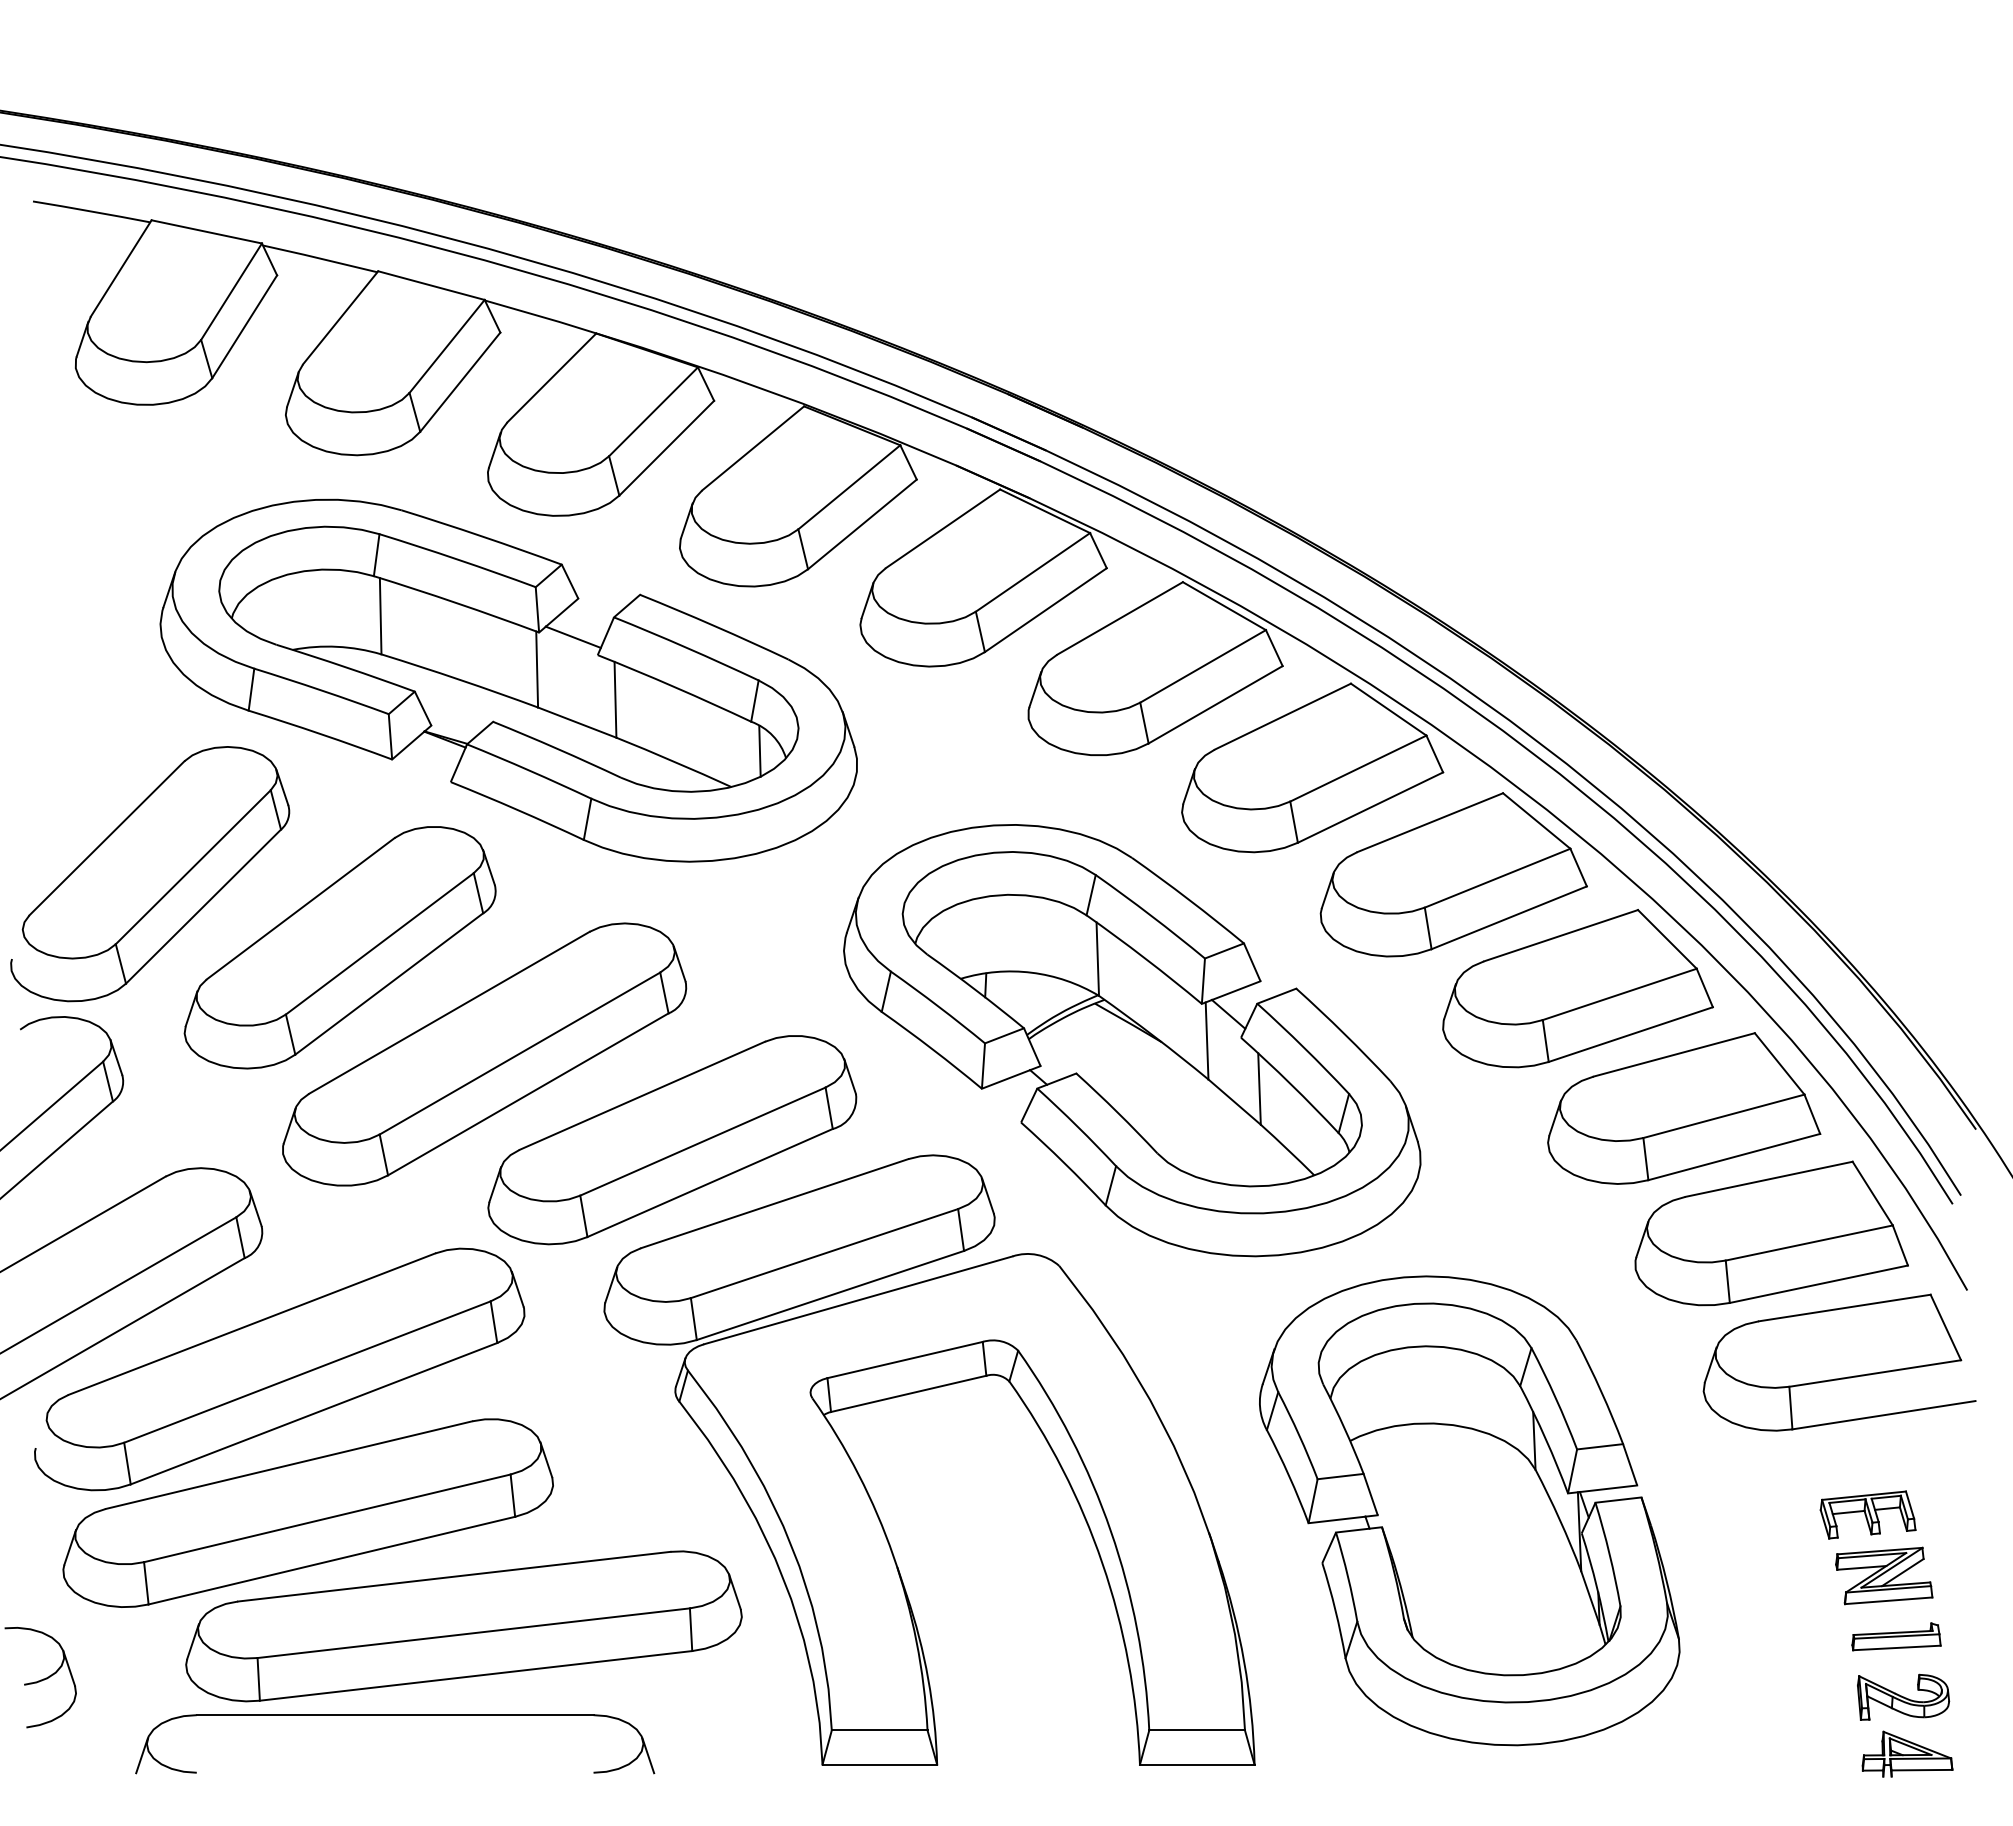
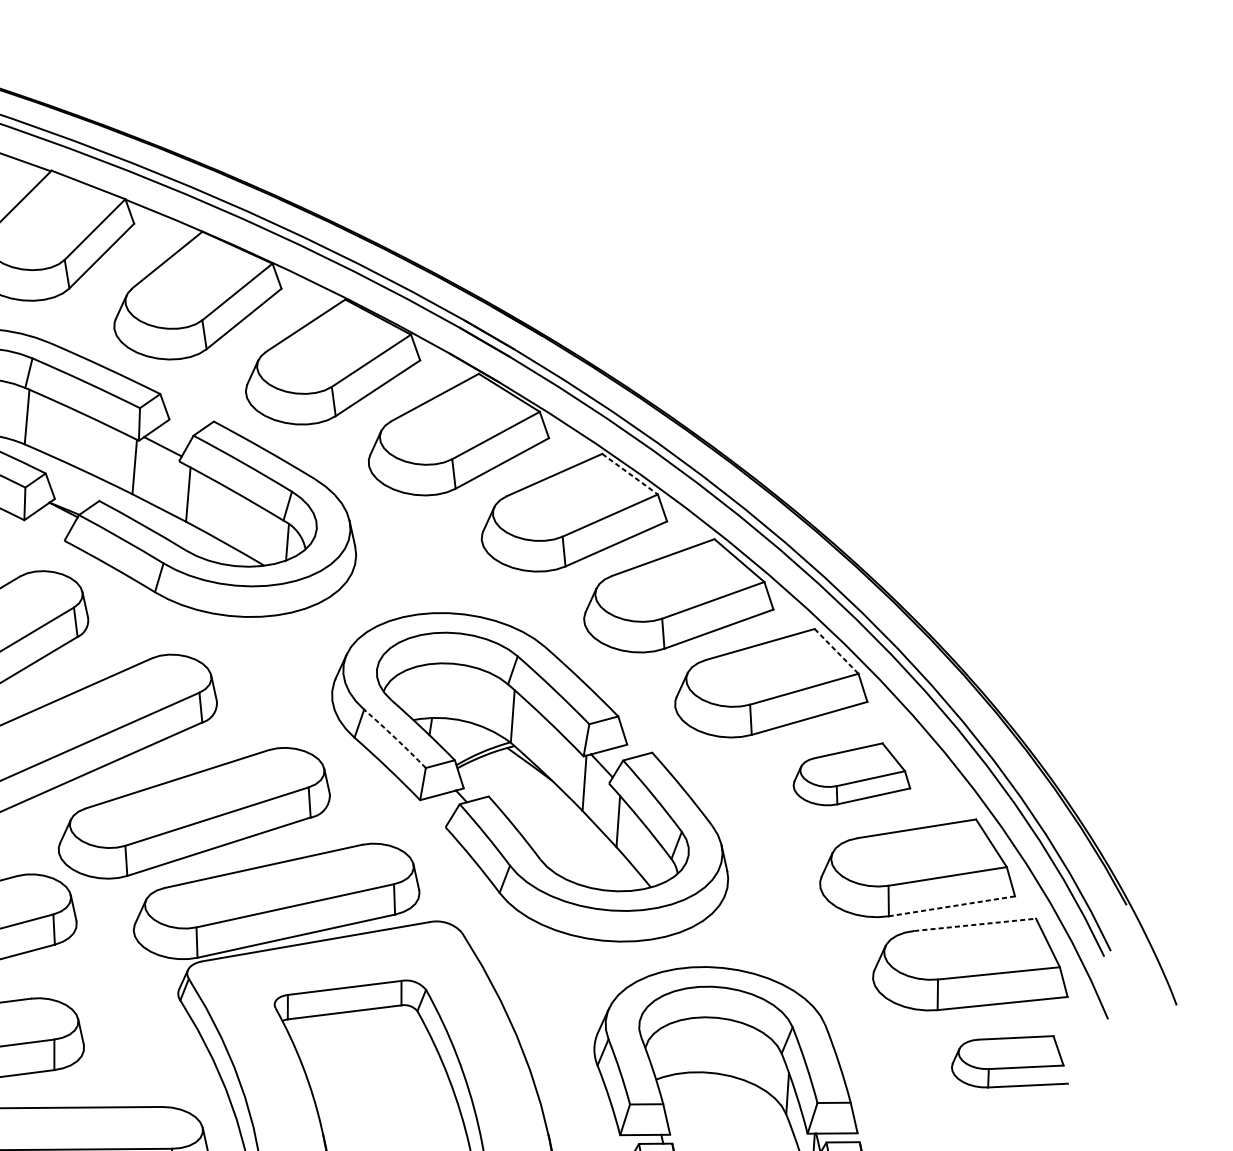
line: (1224, 606) -> (630, 474), solid -> dashed
line: (1536, 821) -> (836, 651), solid -> dashed
part: (1577, 988) -> (852, 774), size x0.6
arc: (938, 1006) -> (395, 738), solid -> dashed
line: (1734, 1157) -> (952, 906), solid -> dashed
line: (1769, 1179) -> (975, 925), solid -> dashed
part: (1839, 1362) -> (1011, 1060), size x0.6

